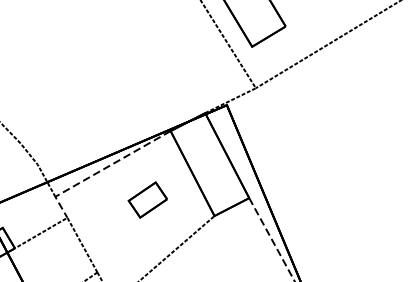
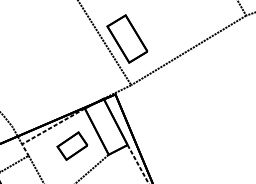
part: (147, 198) -> (72, 145), size x1.43

